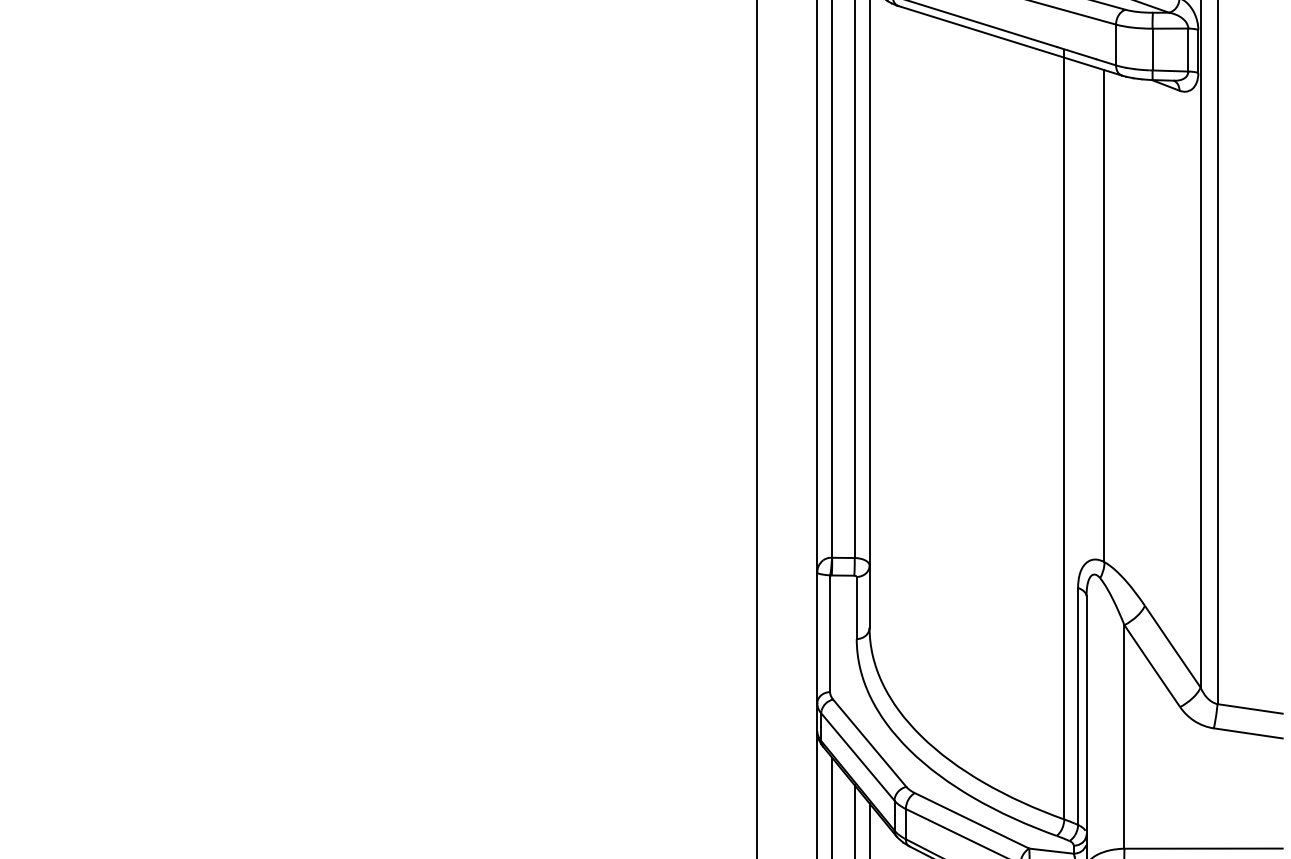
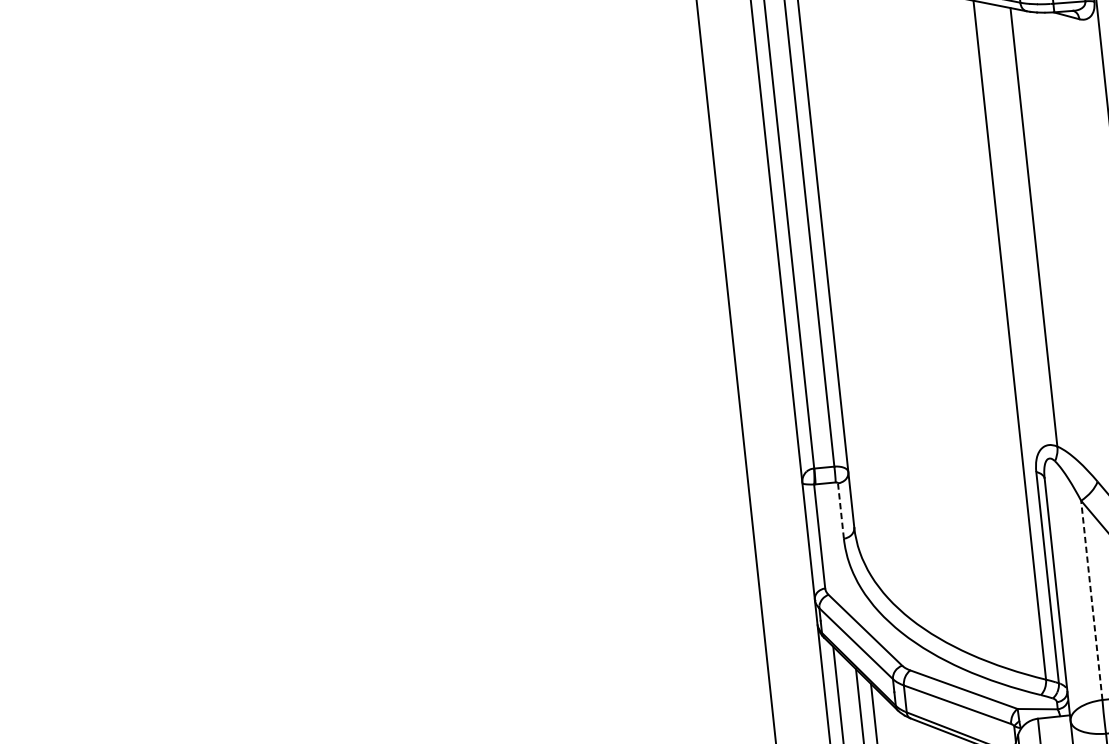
line: (856, 607) -> (840, 510), solid -> dashed
line: (1124, 736) -> (1091, 600), solid -> dashed

